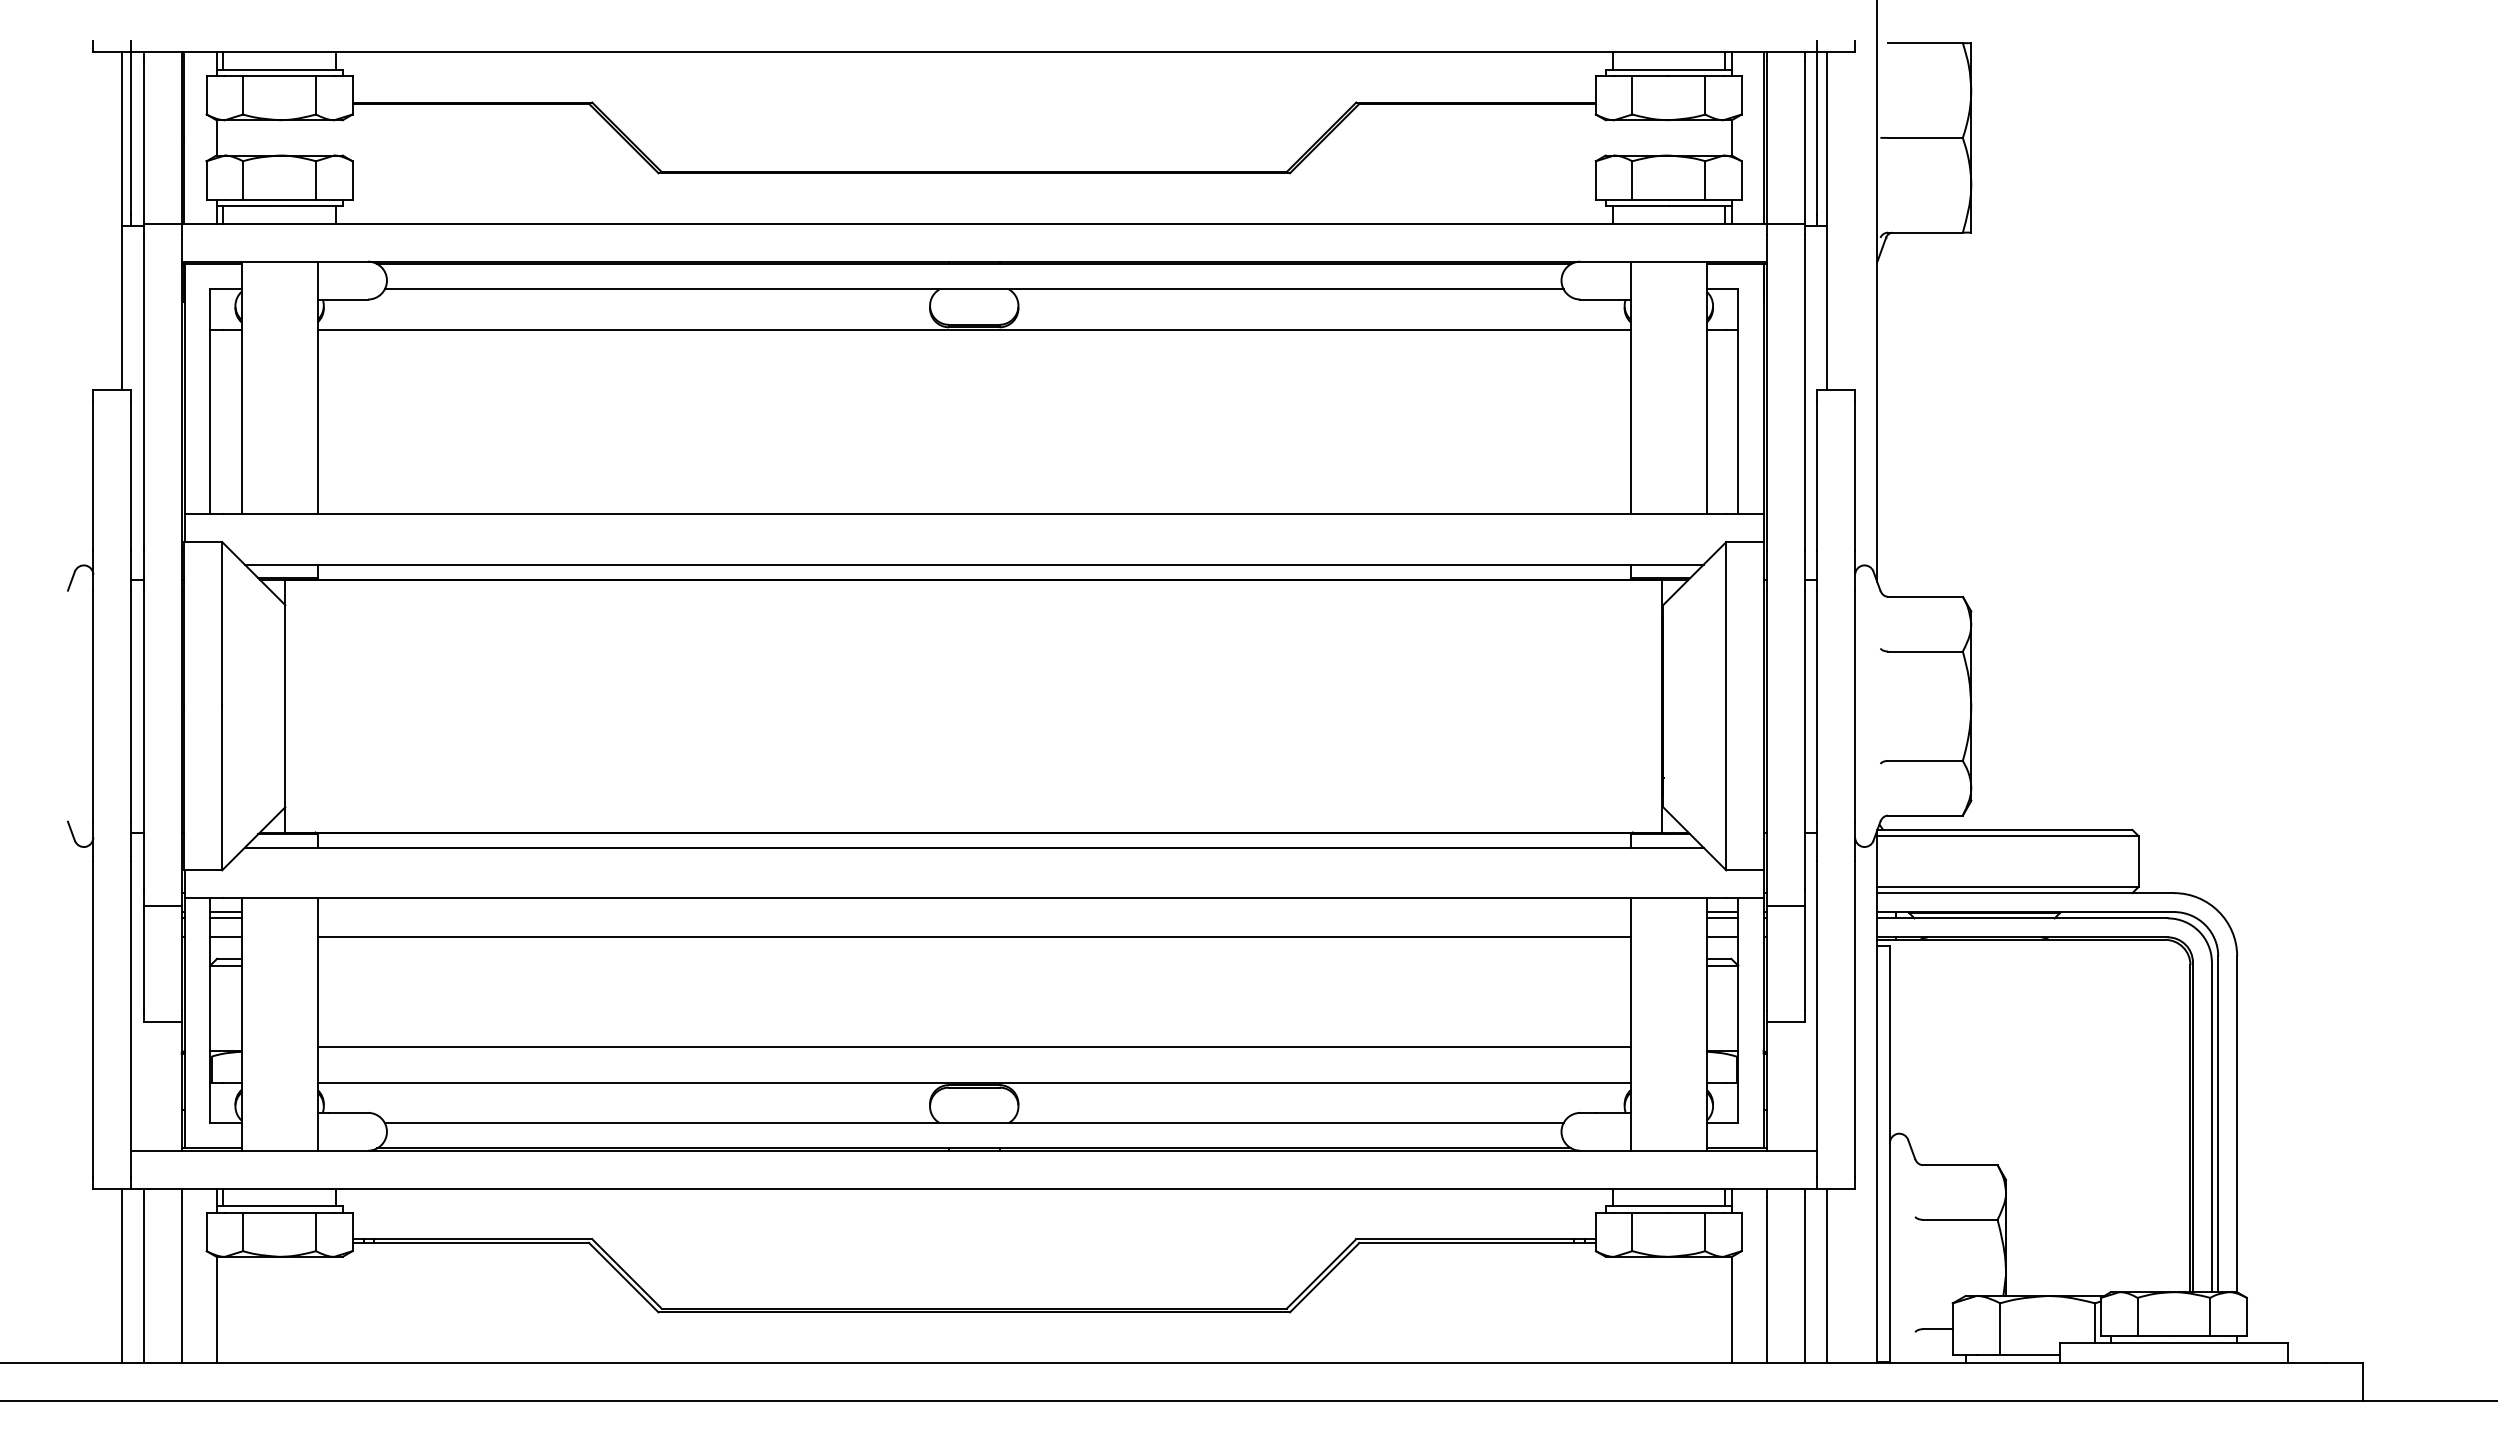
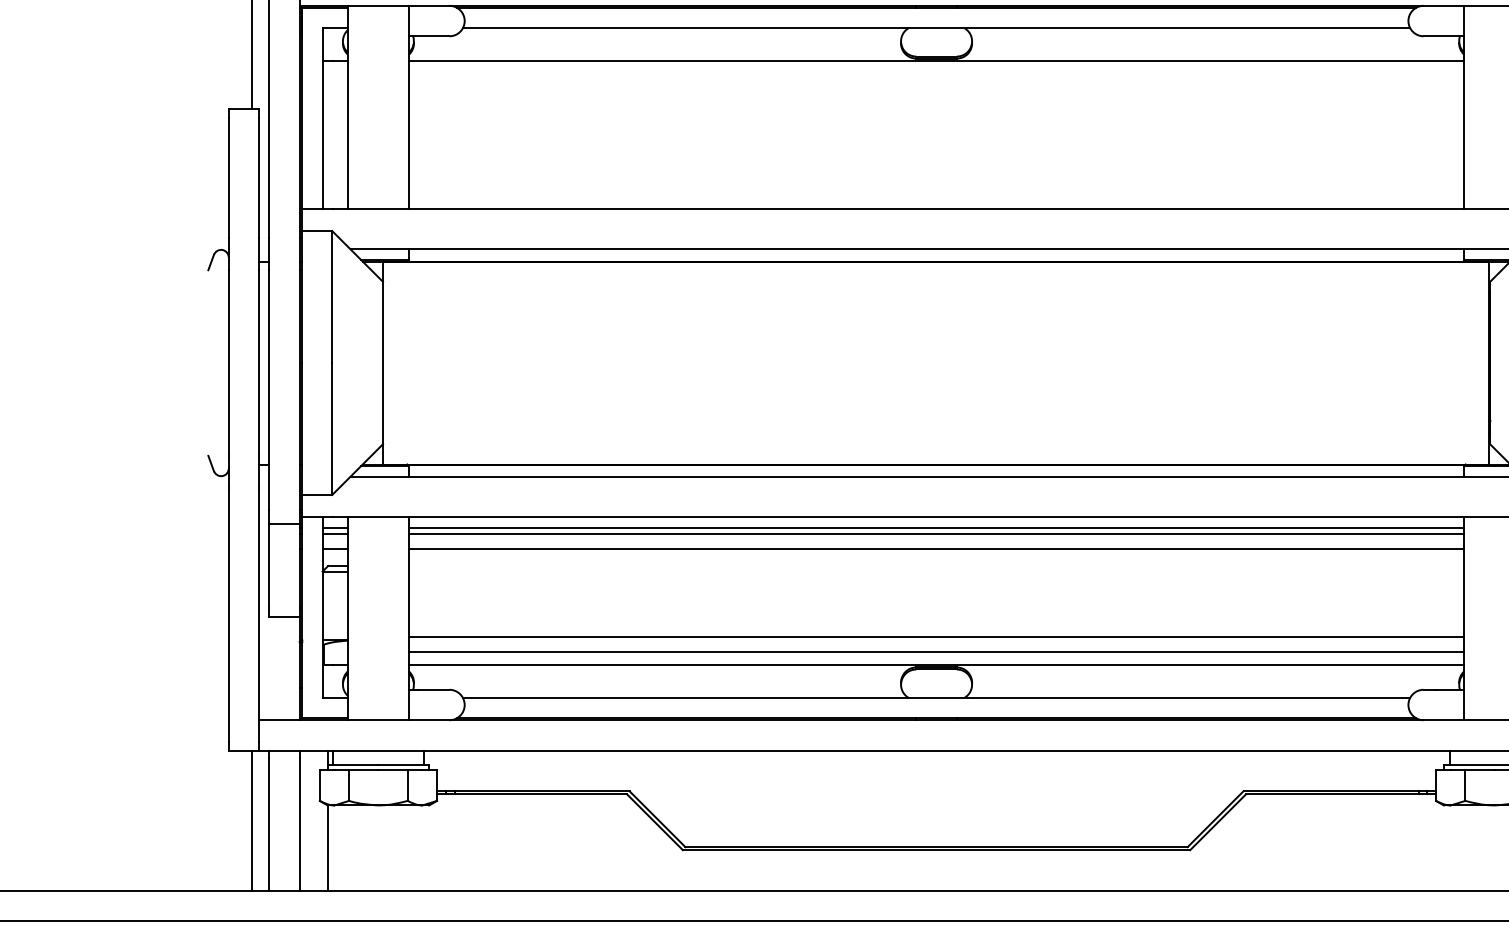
line: (973, 912) -> (935, 528), added
line: (973, 918) -> (935, 533), added
line: (973, 1065) -> (935, 651), added

